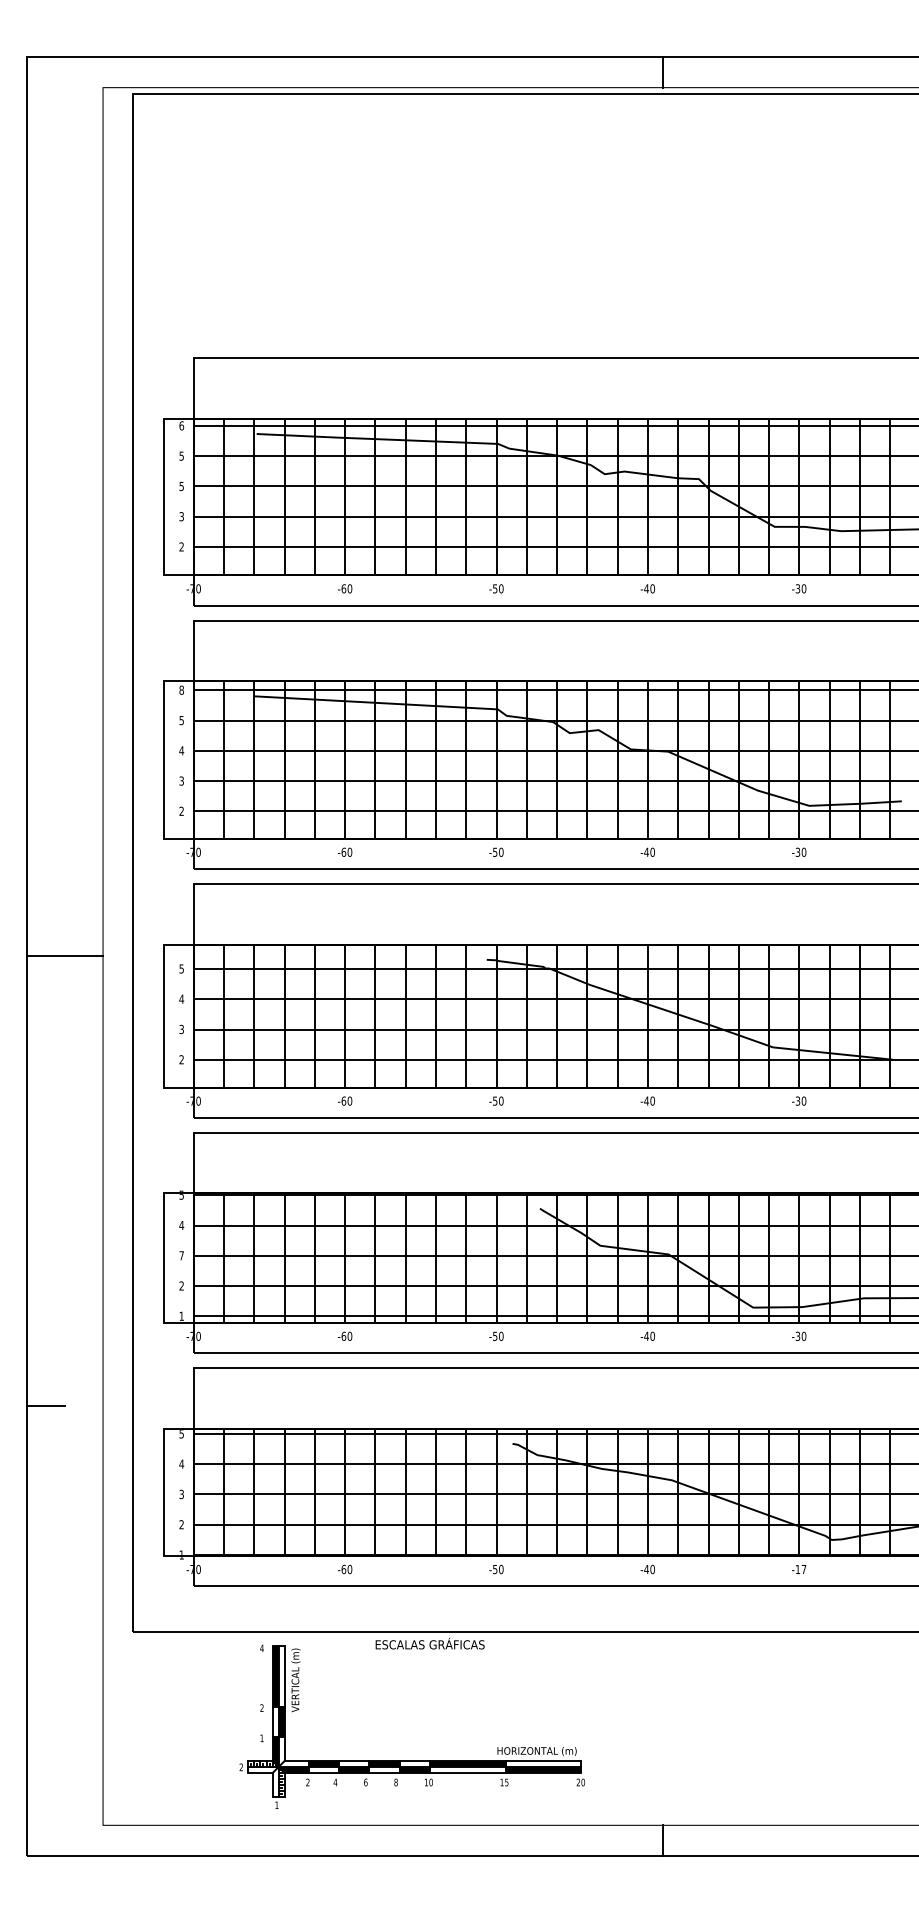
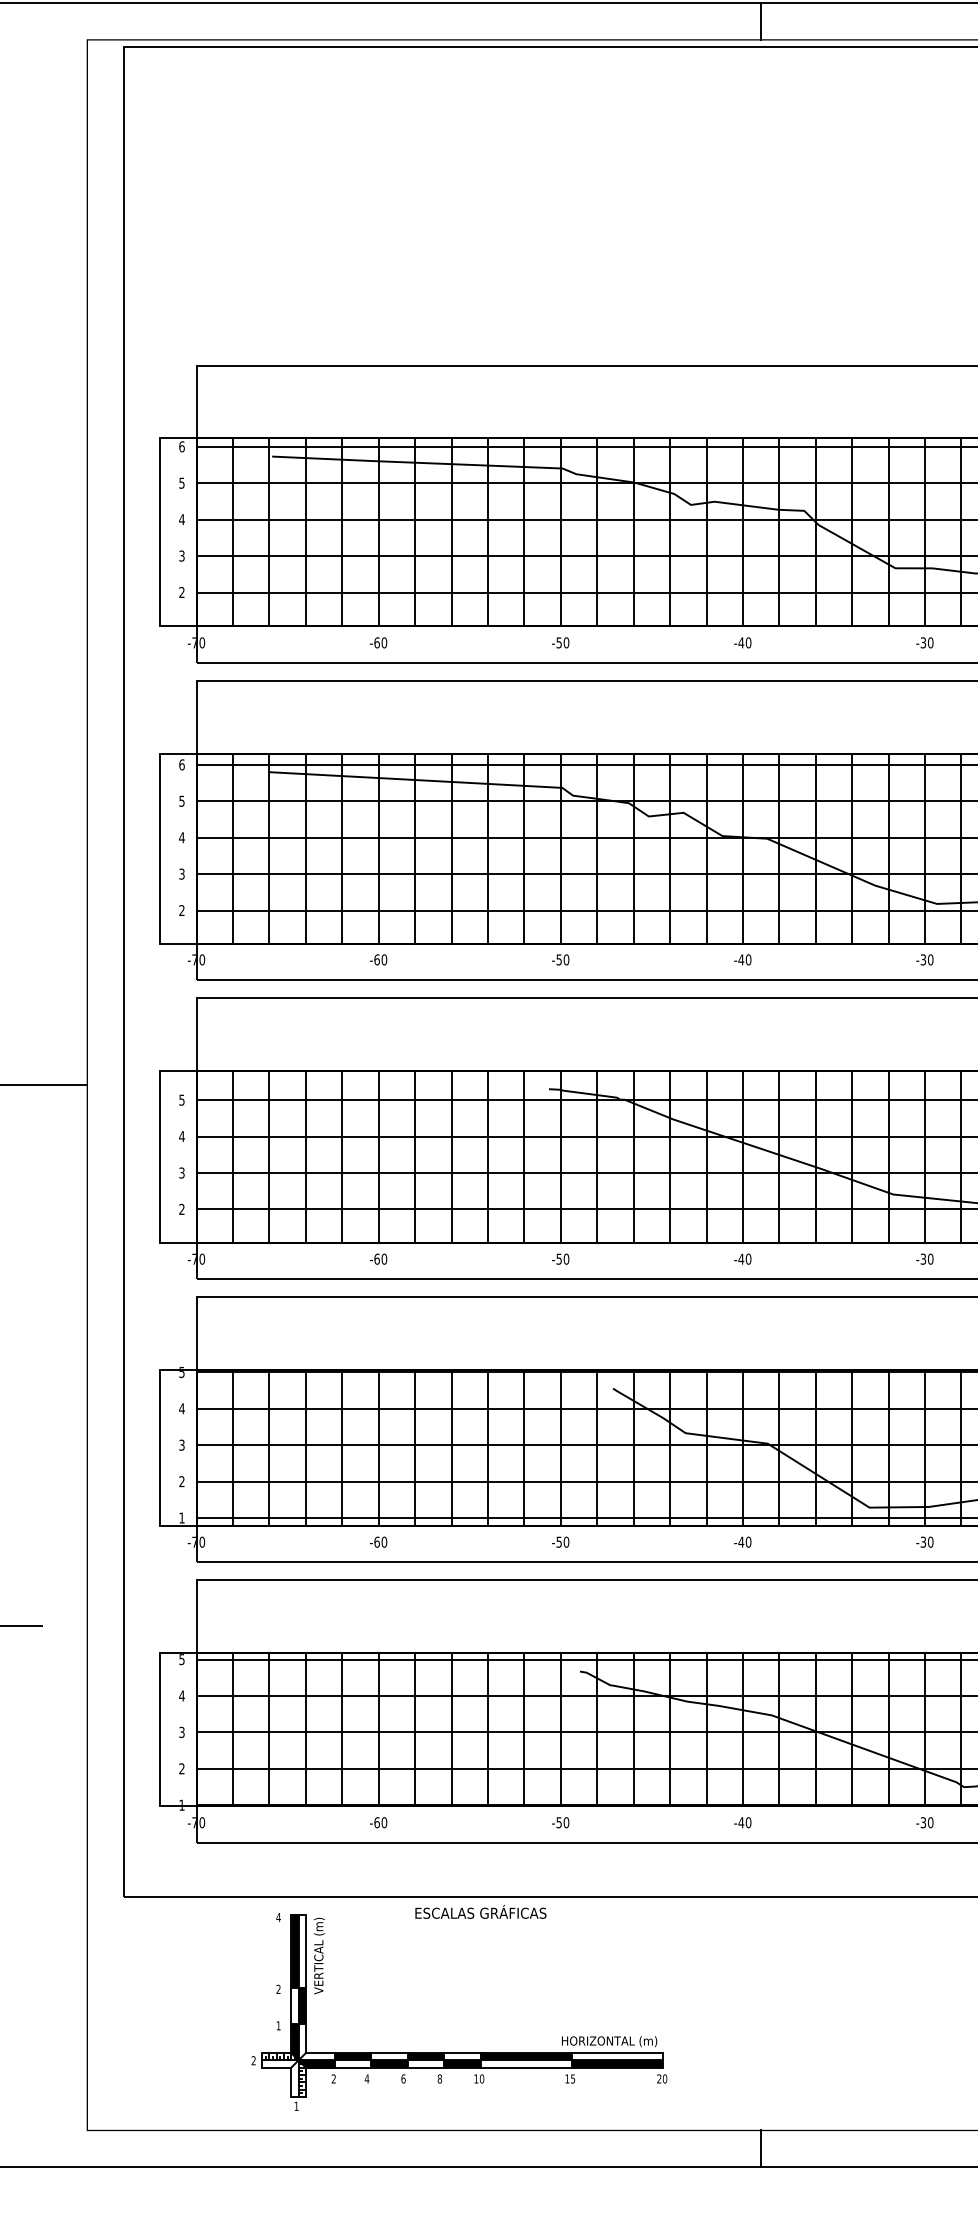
text: (181, 486) -> (181, 519), 5 -> 4
text: (181, 689) -> (181, 763), 8 -> 6
text: (181, 1255) -> (181, 1444), 7 -> 3
text: (800, 1569) -> (926, 1822), -17 -> -30

